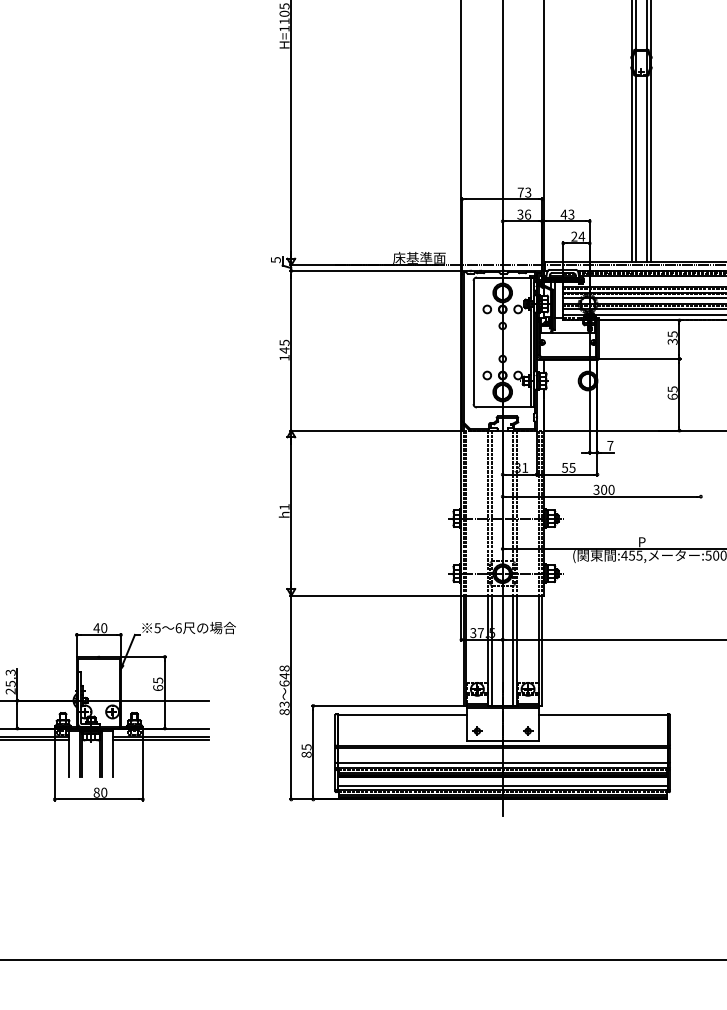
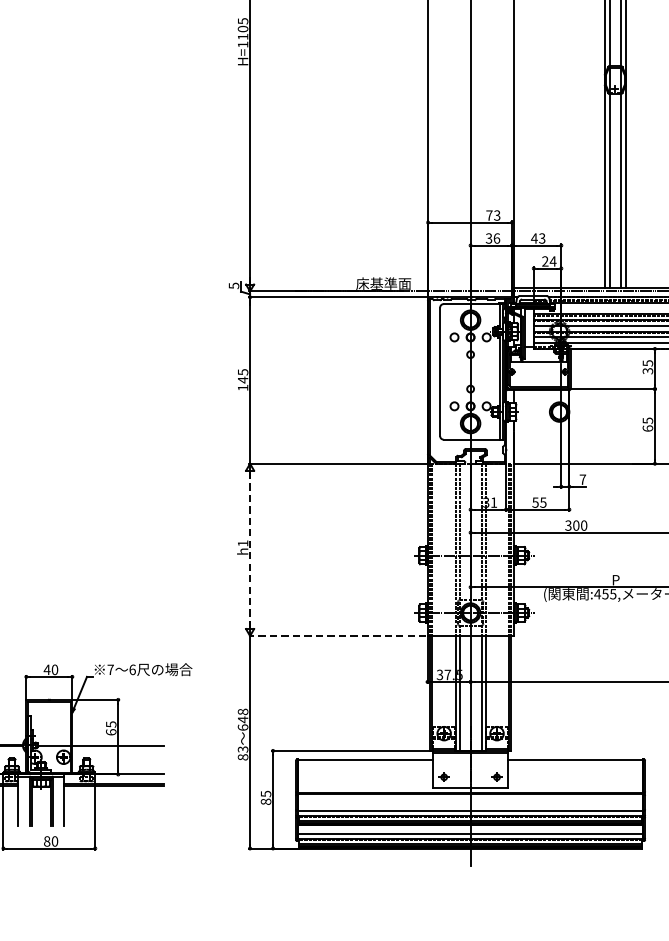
line: (291, 513) -> (250, 550), solid -> dashed
line: (374, 595) -> (336, 635), solid -> dashed
text: (157, 628) -> (110, 670), 5 -> 7

